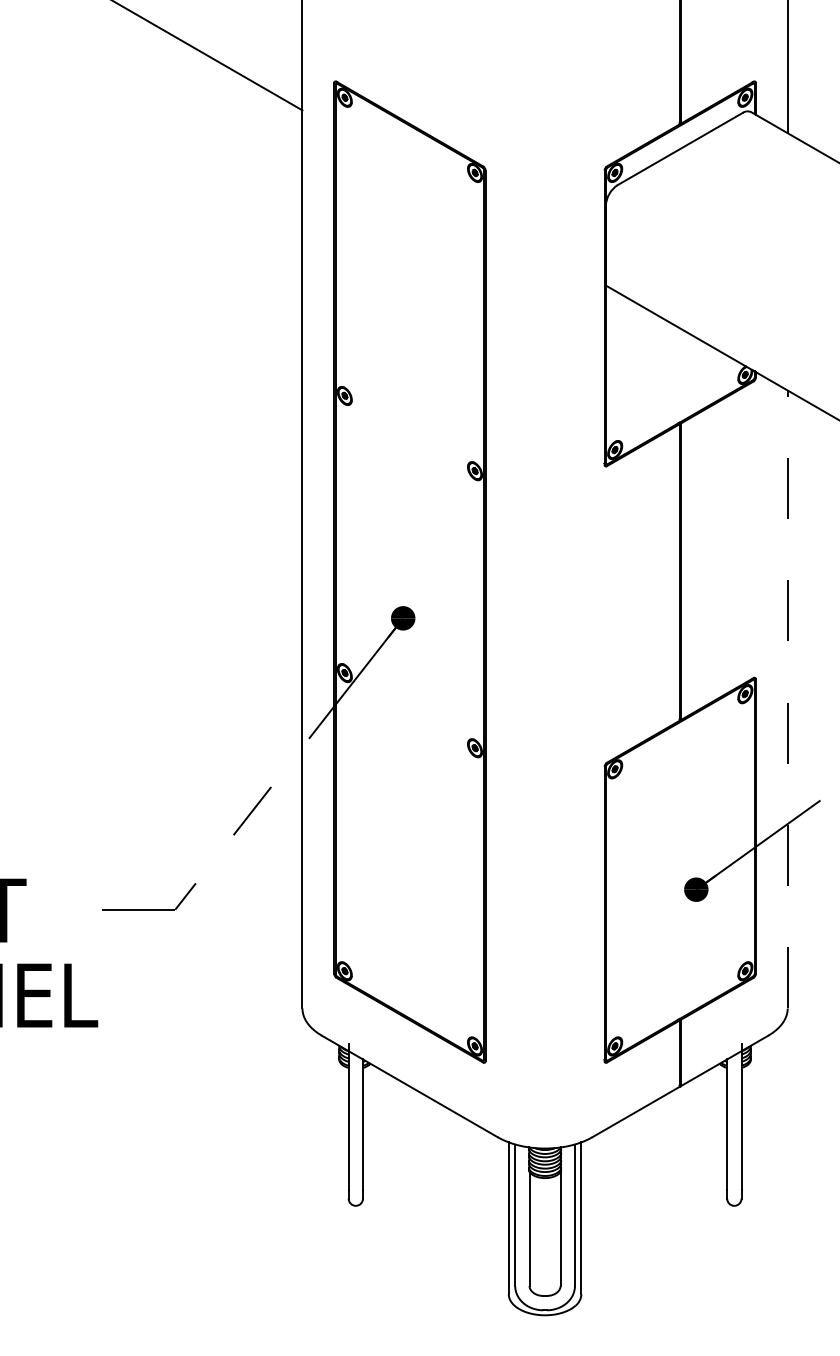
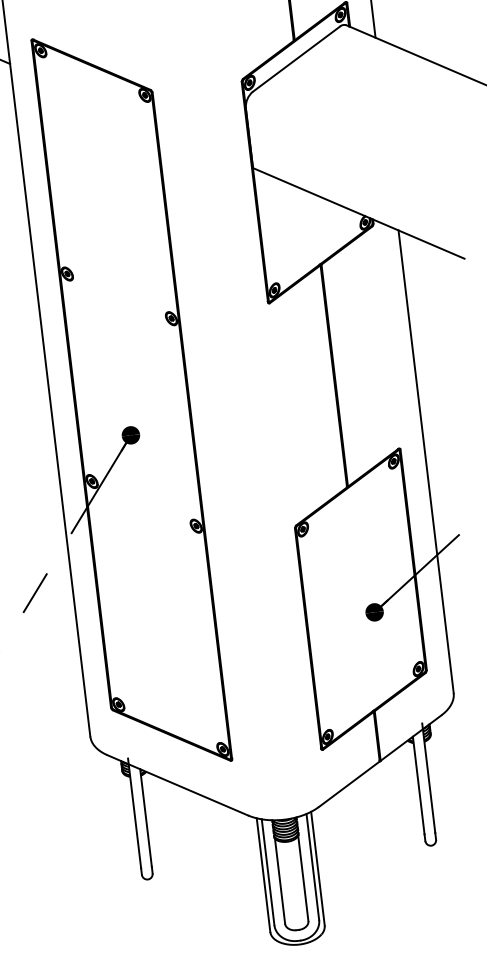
line: (787, 699) -> (425, 461), dashed -> solid

